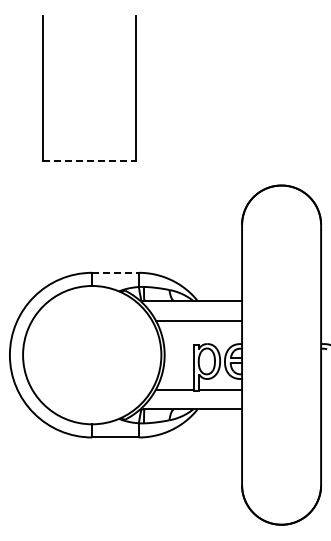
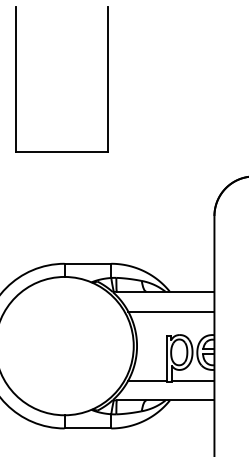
line: (90, 161) -> (62, 152), dashed -> solid
line: (116, 272) -> (88, 263), dashed -> solid

